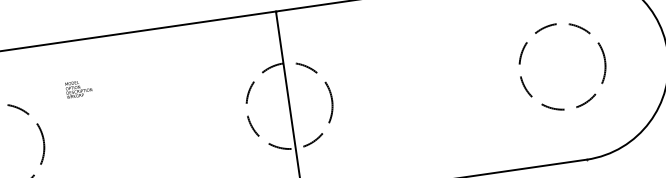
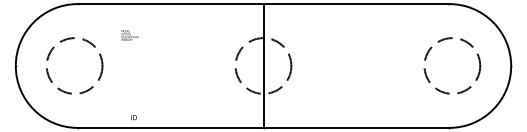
circle: (562, 65) -> (452, 65), moved

